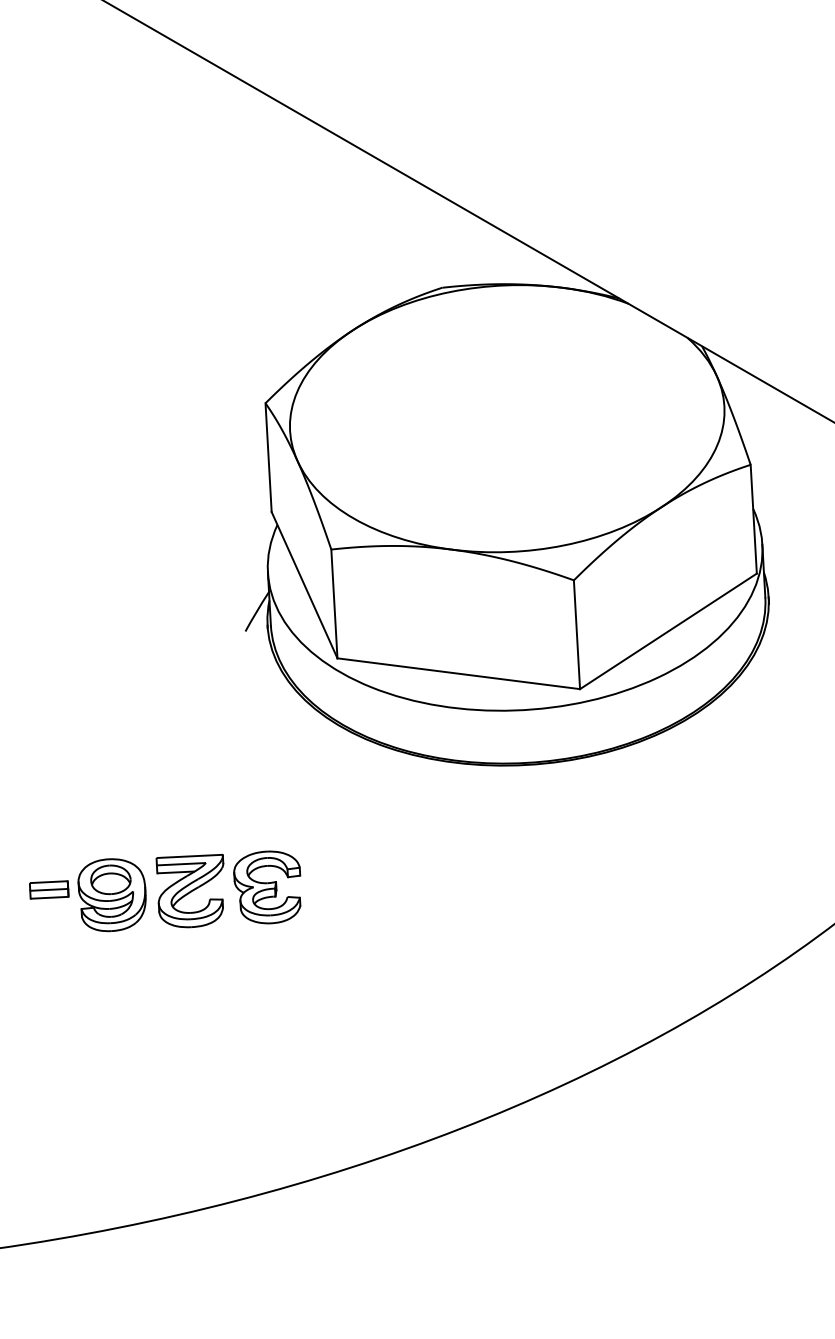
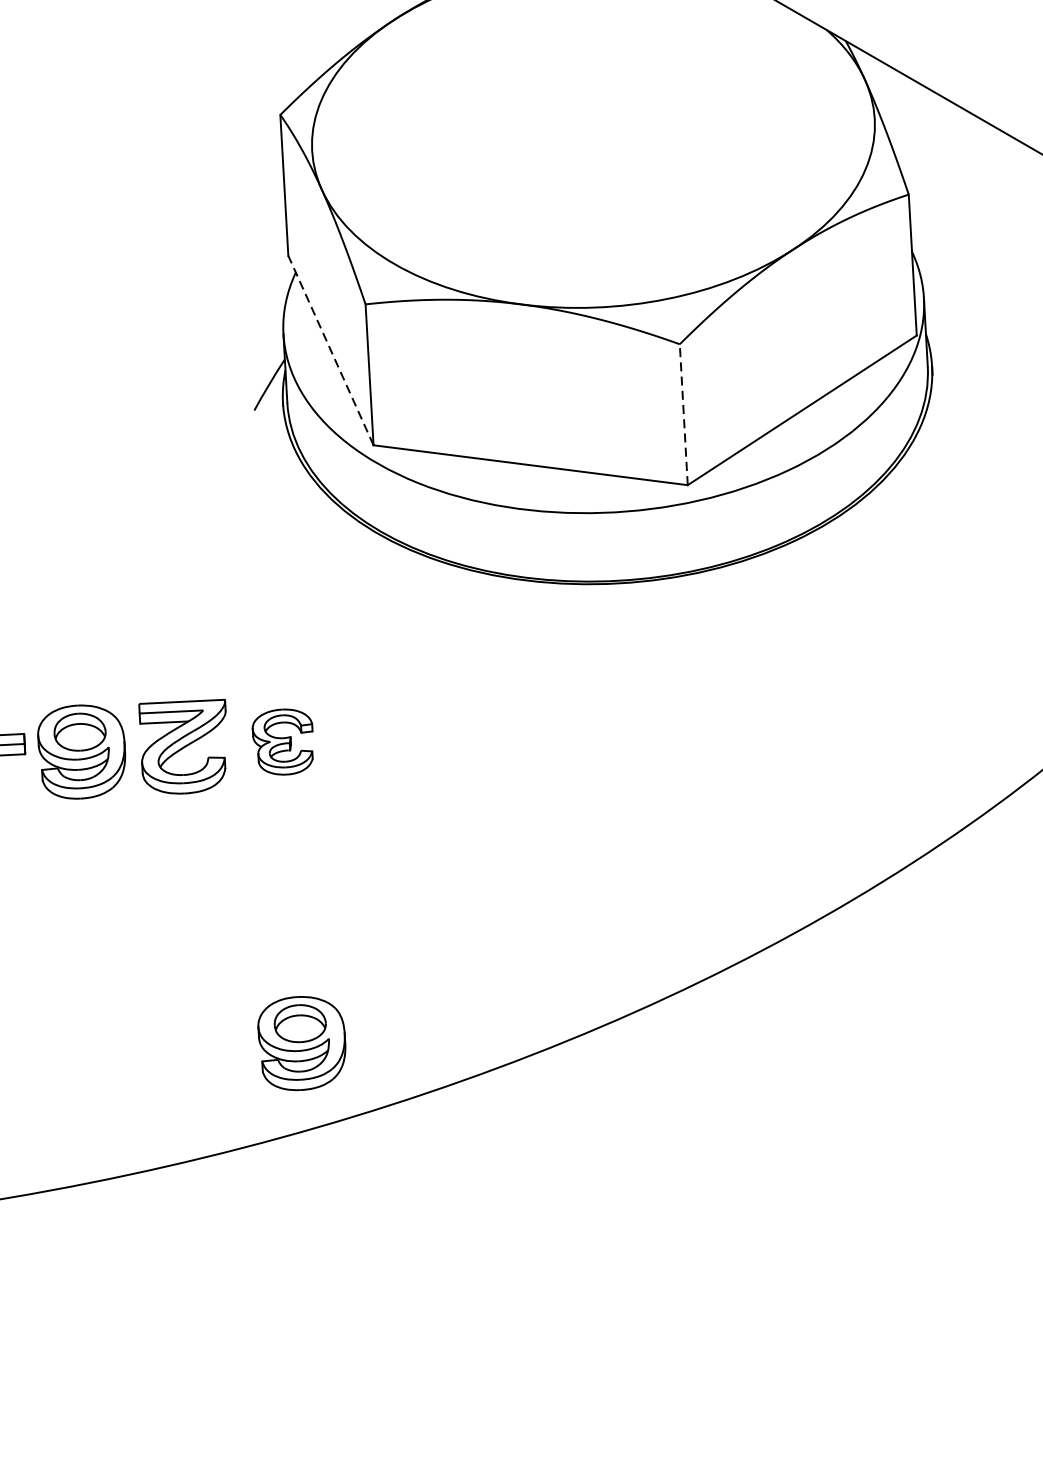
line: (304, 584) -> (330, 349), solid -> dashed
line: (576, 634) -> (683, 414), solid -> dashed
part: (267, 887) -> (282, 742), size x0.7
part: (281, 1120) -> (301, 1043), added

